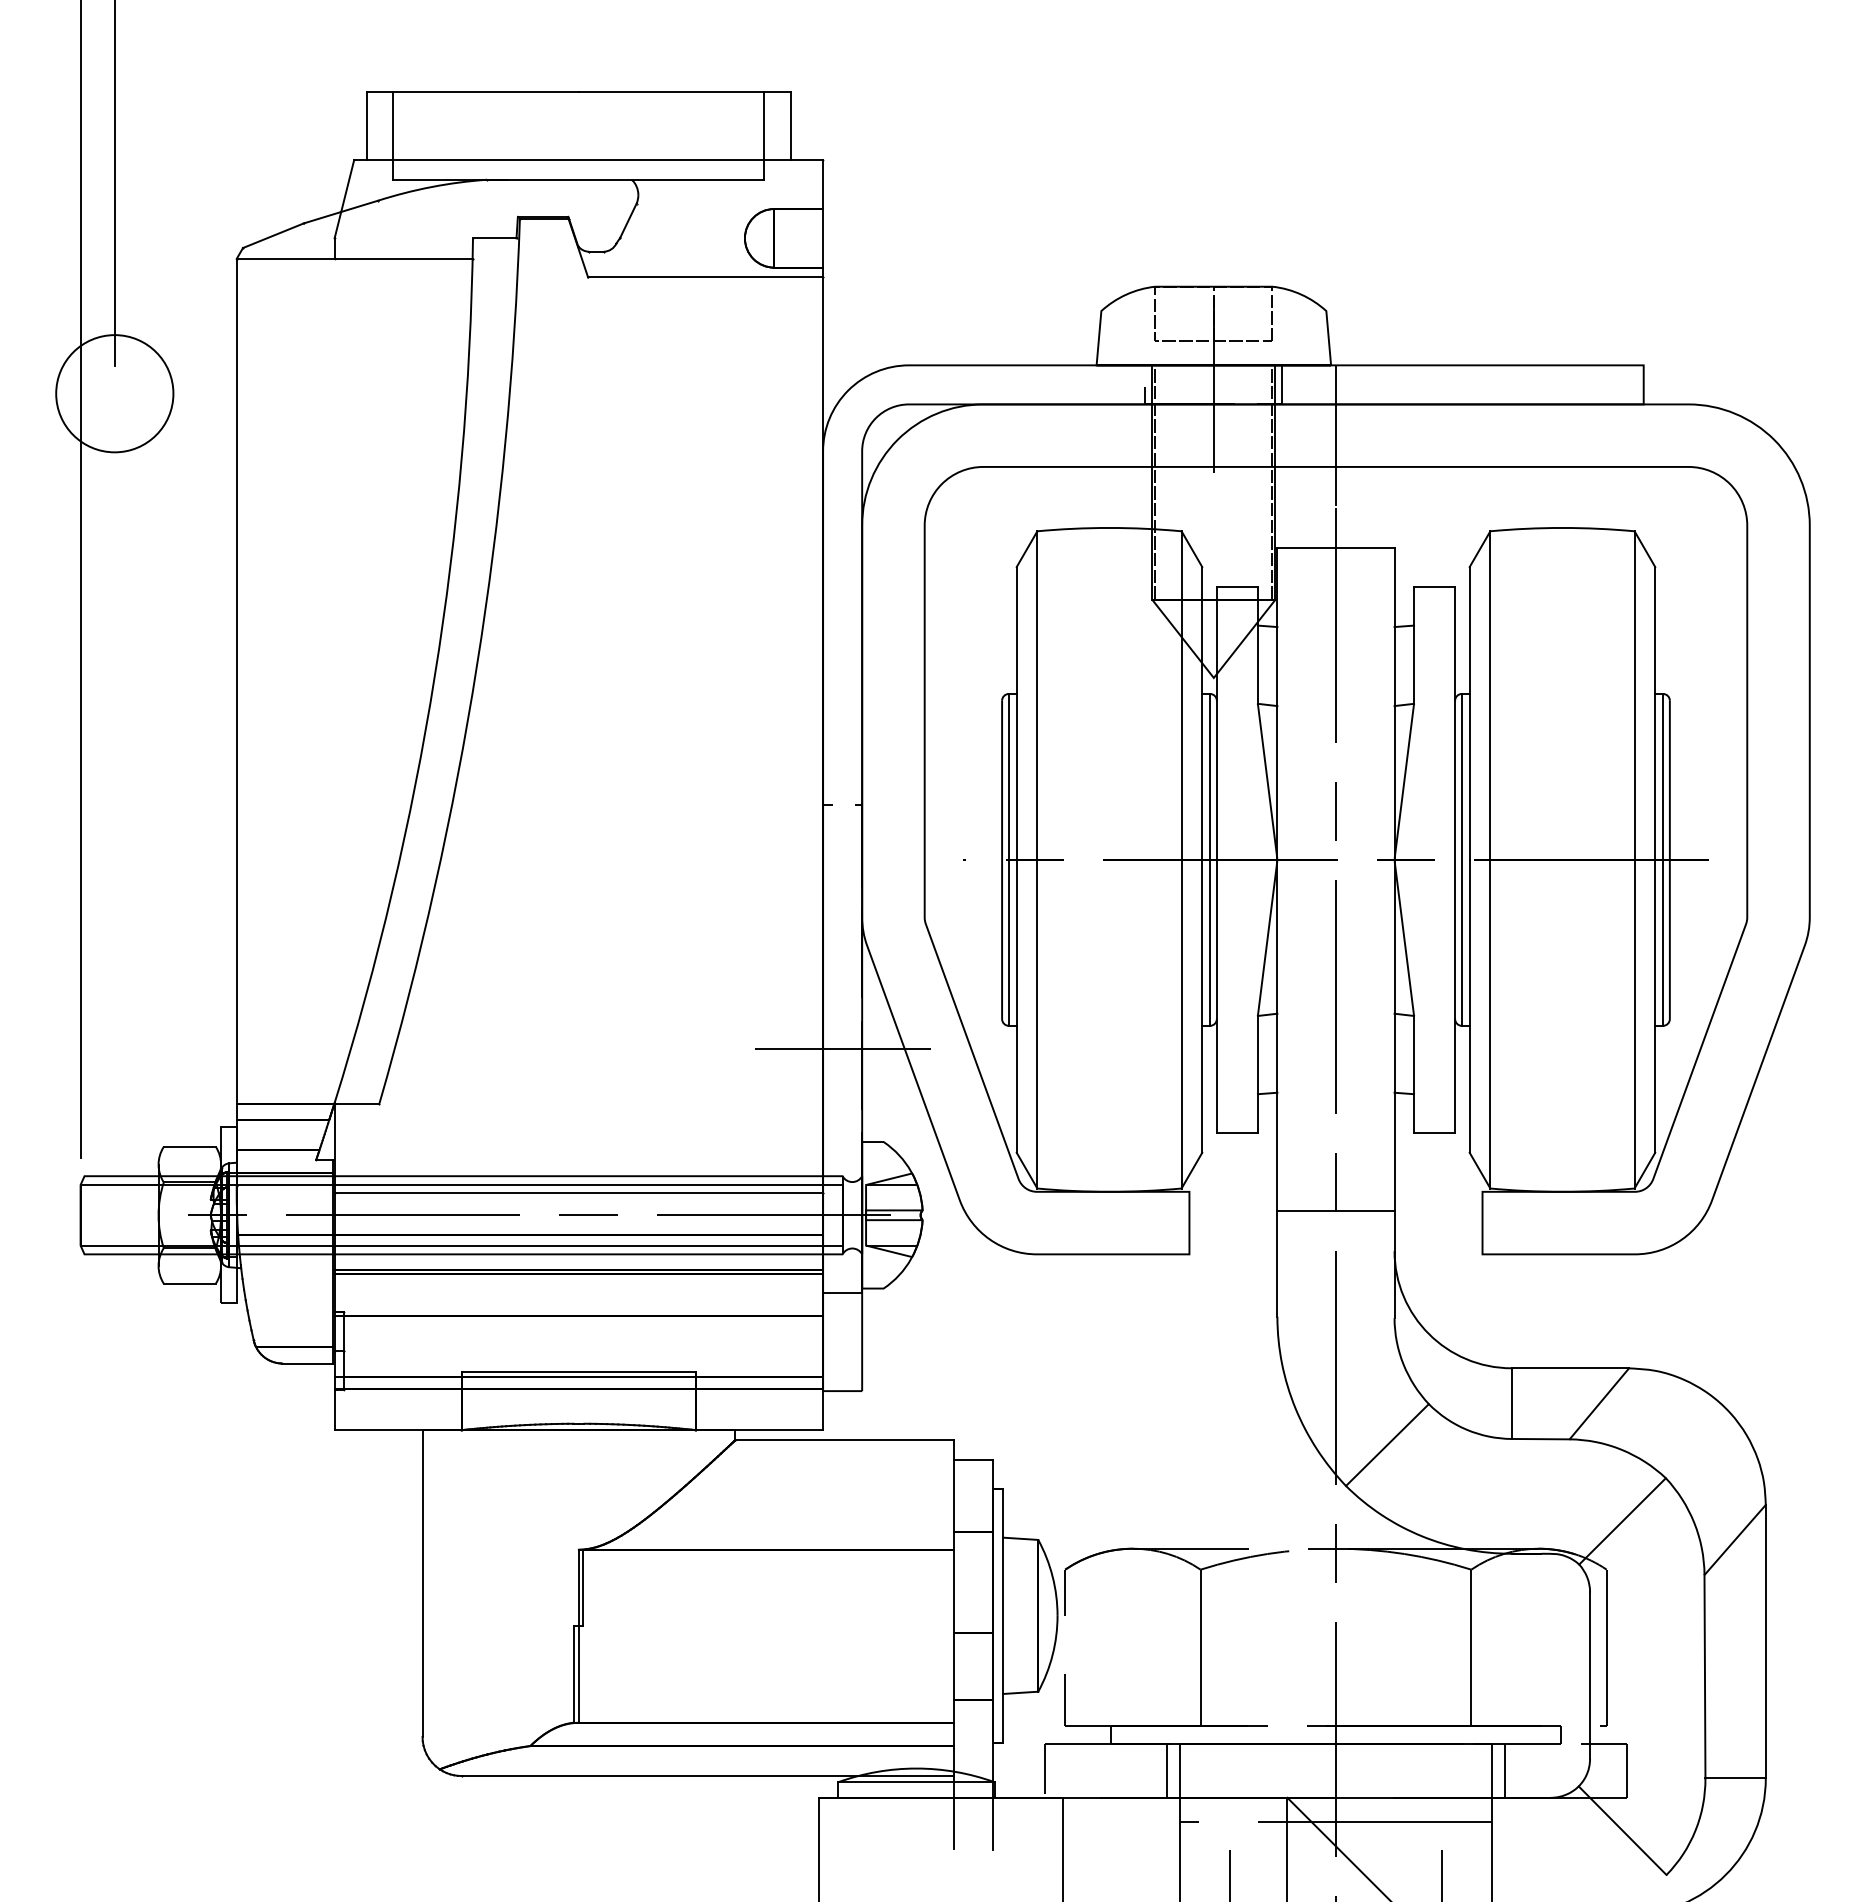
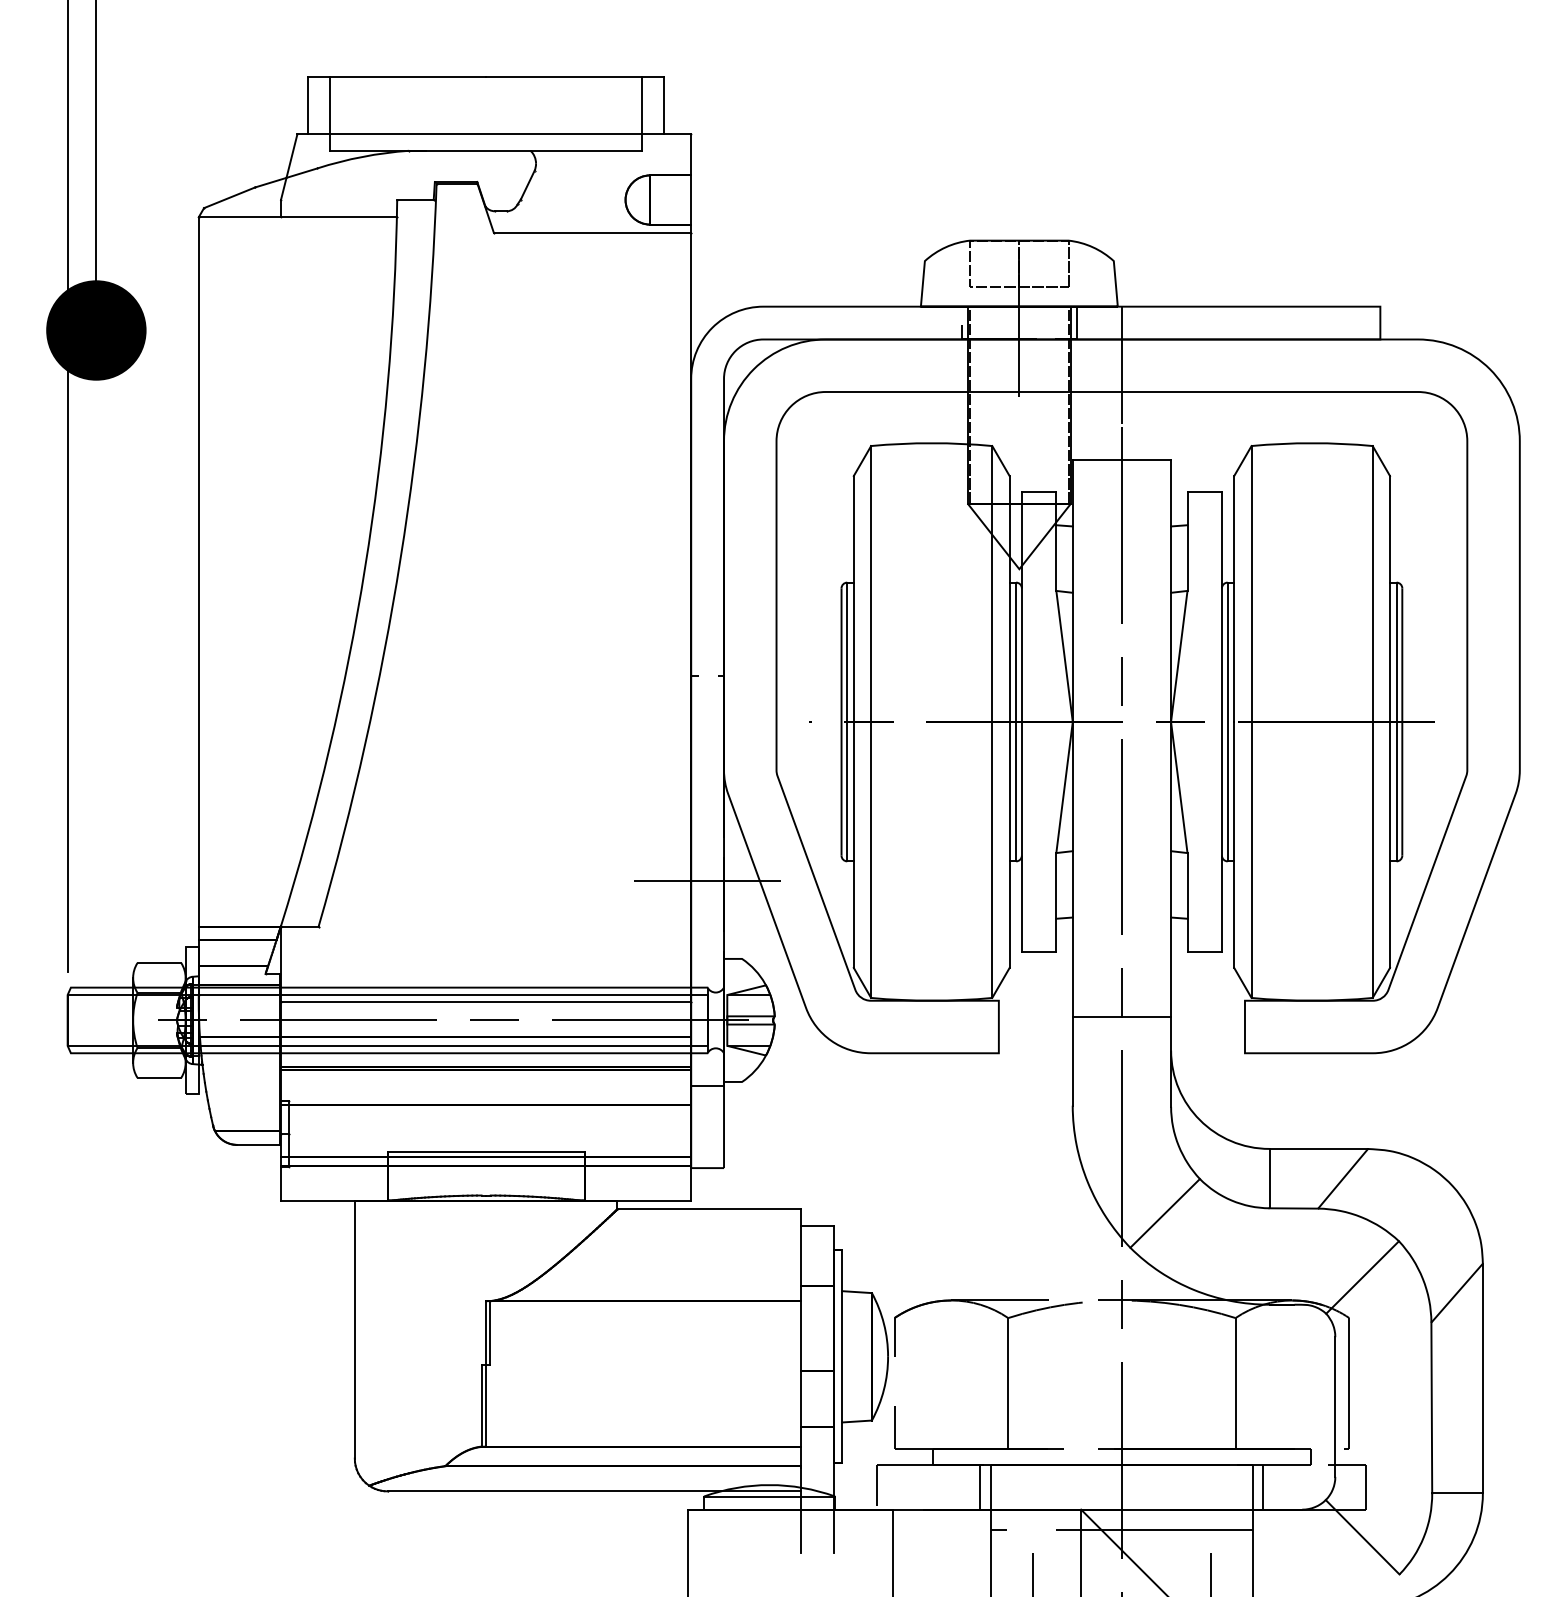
fill: (114, 393) -> (96, 330), added

